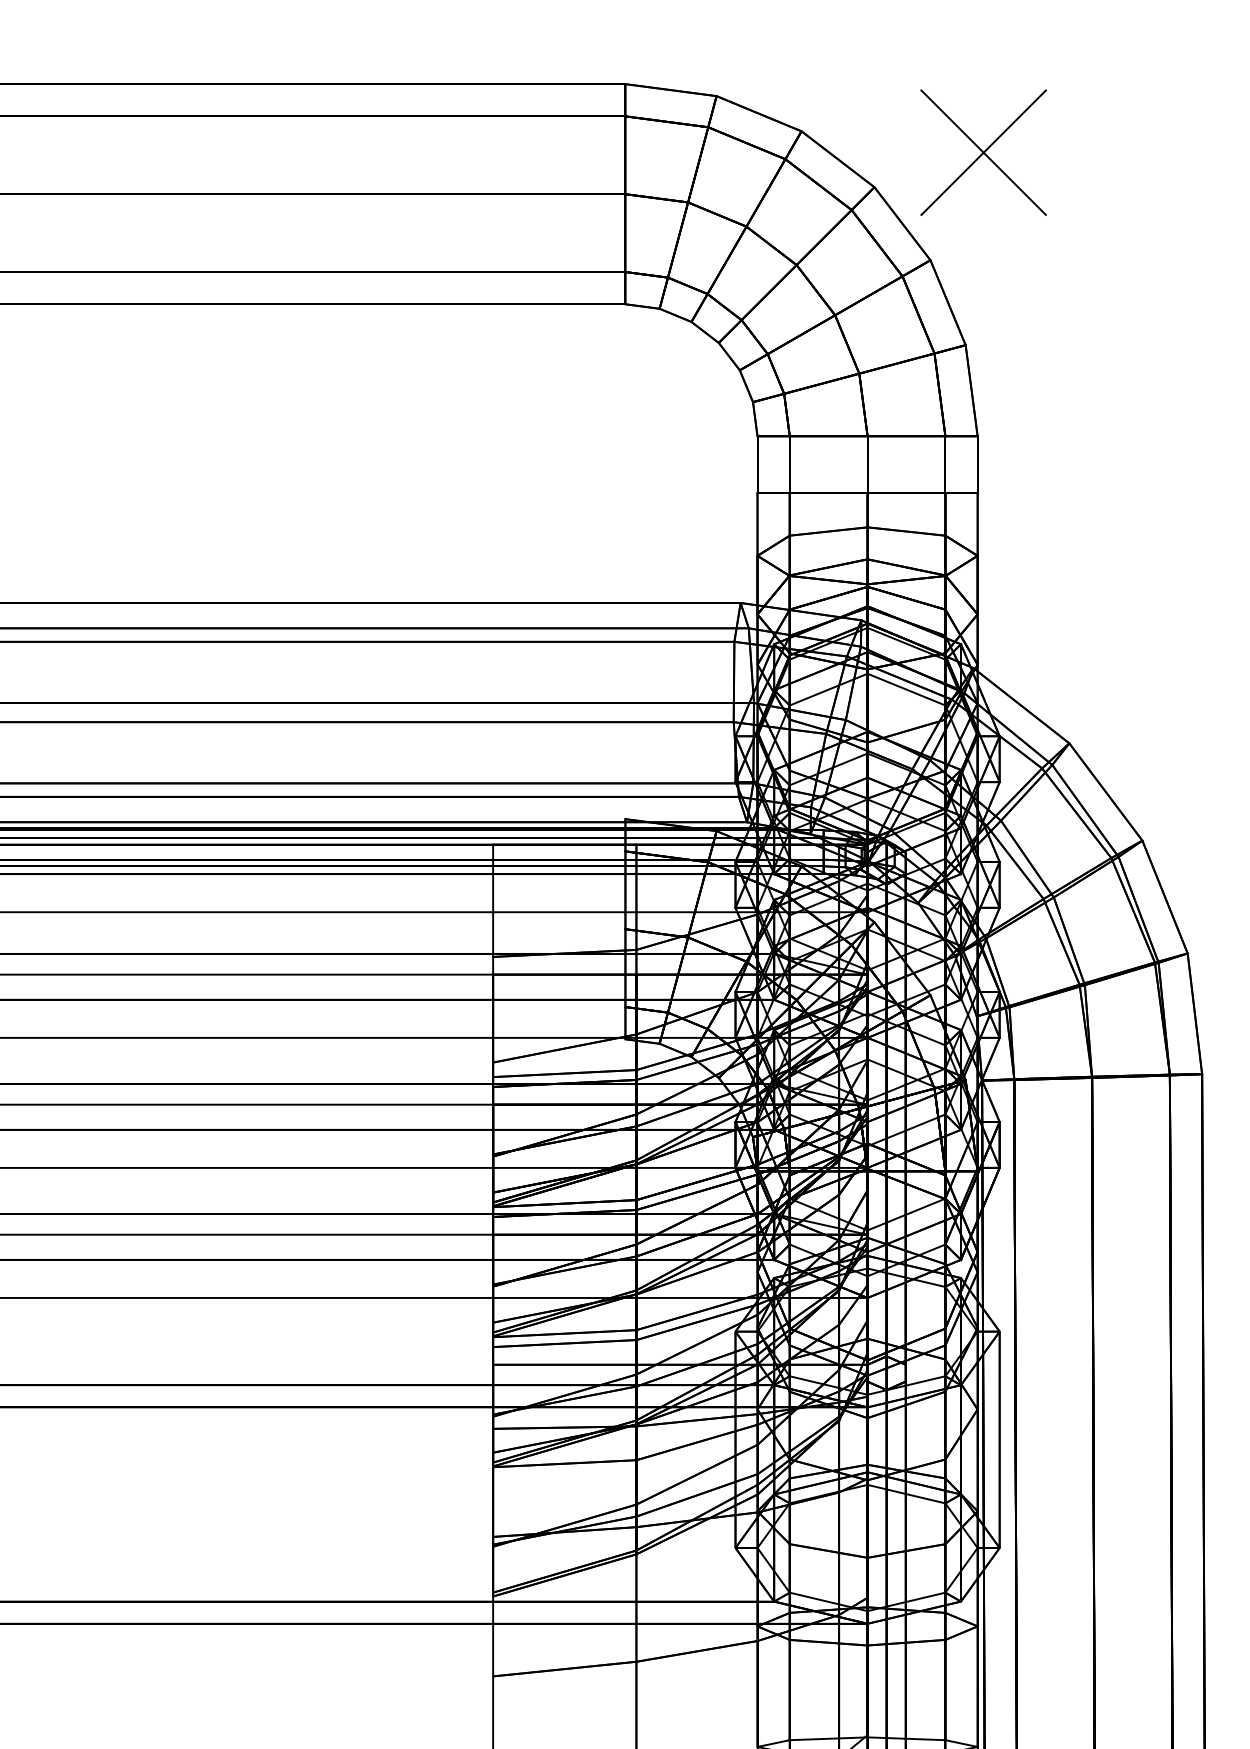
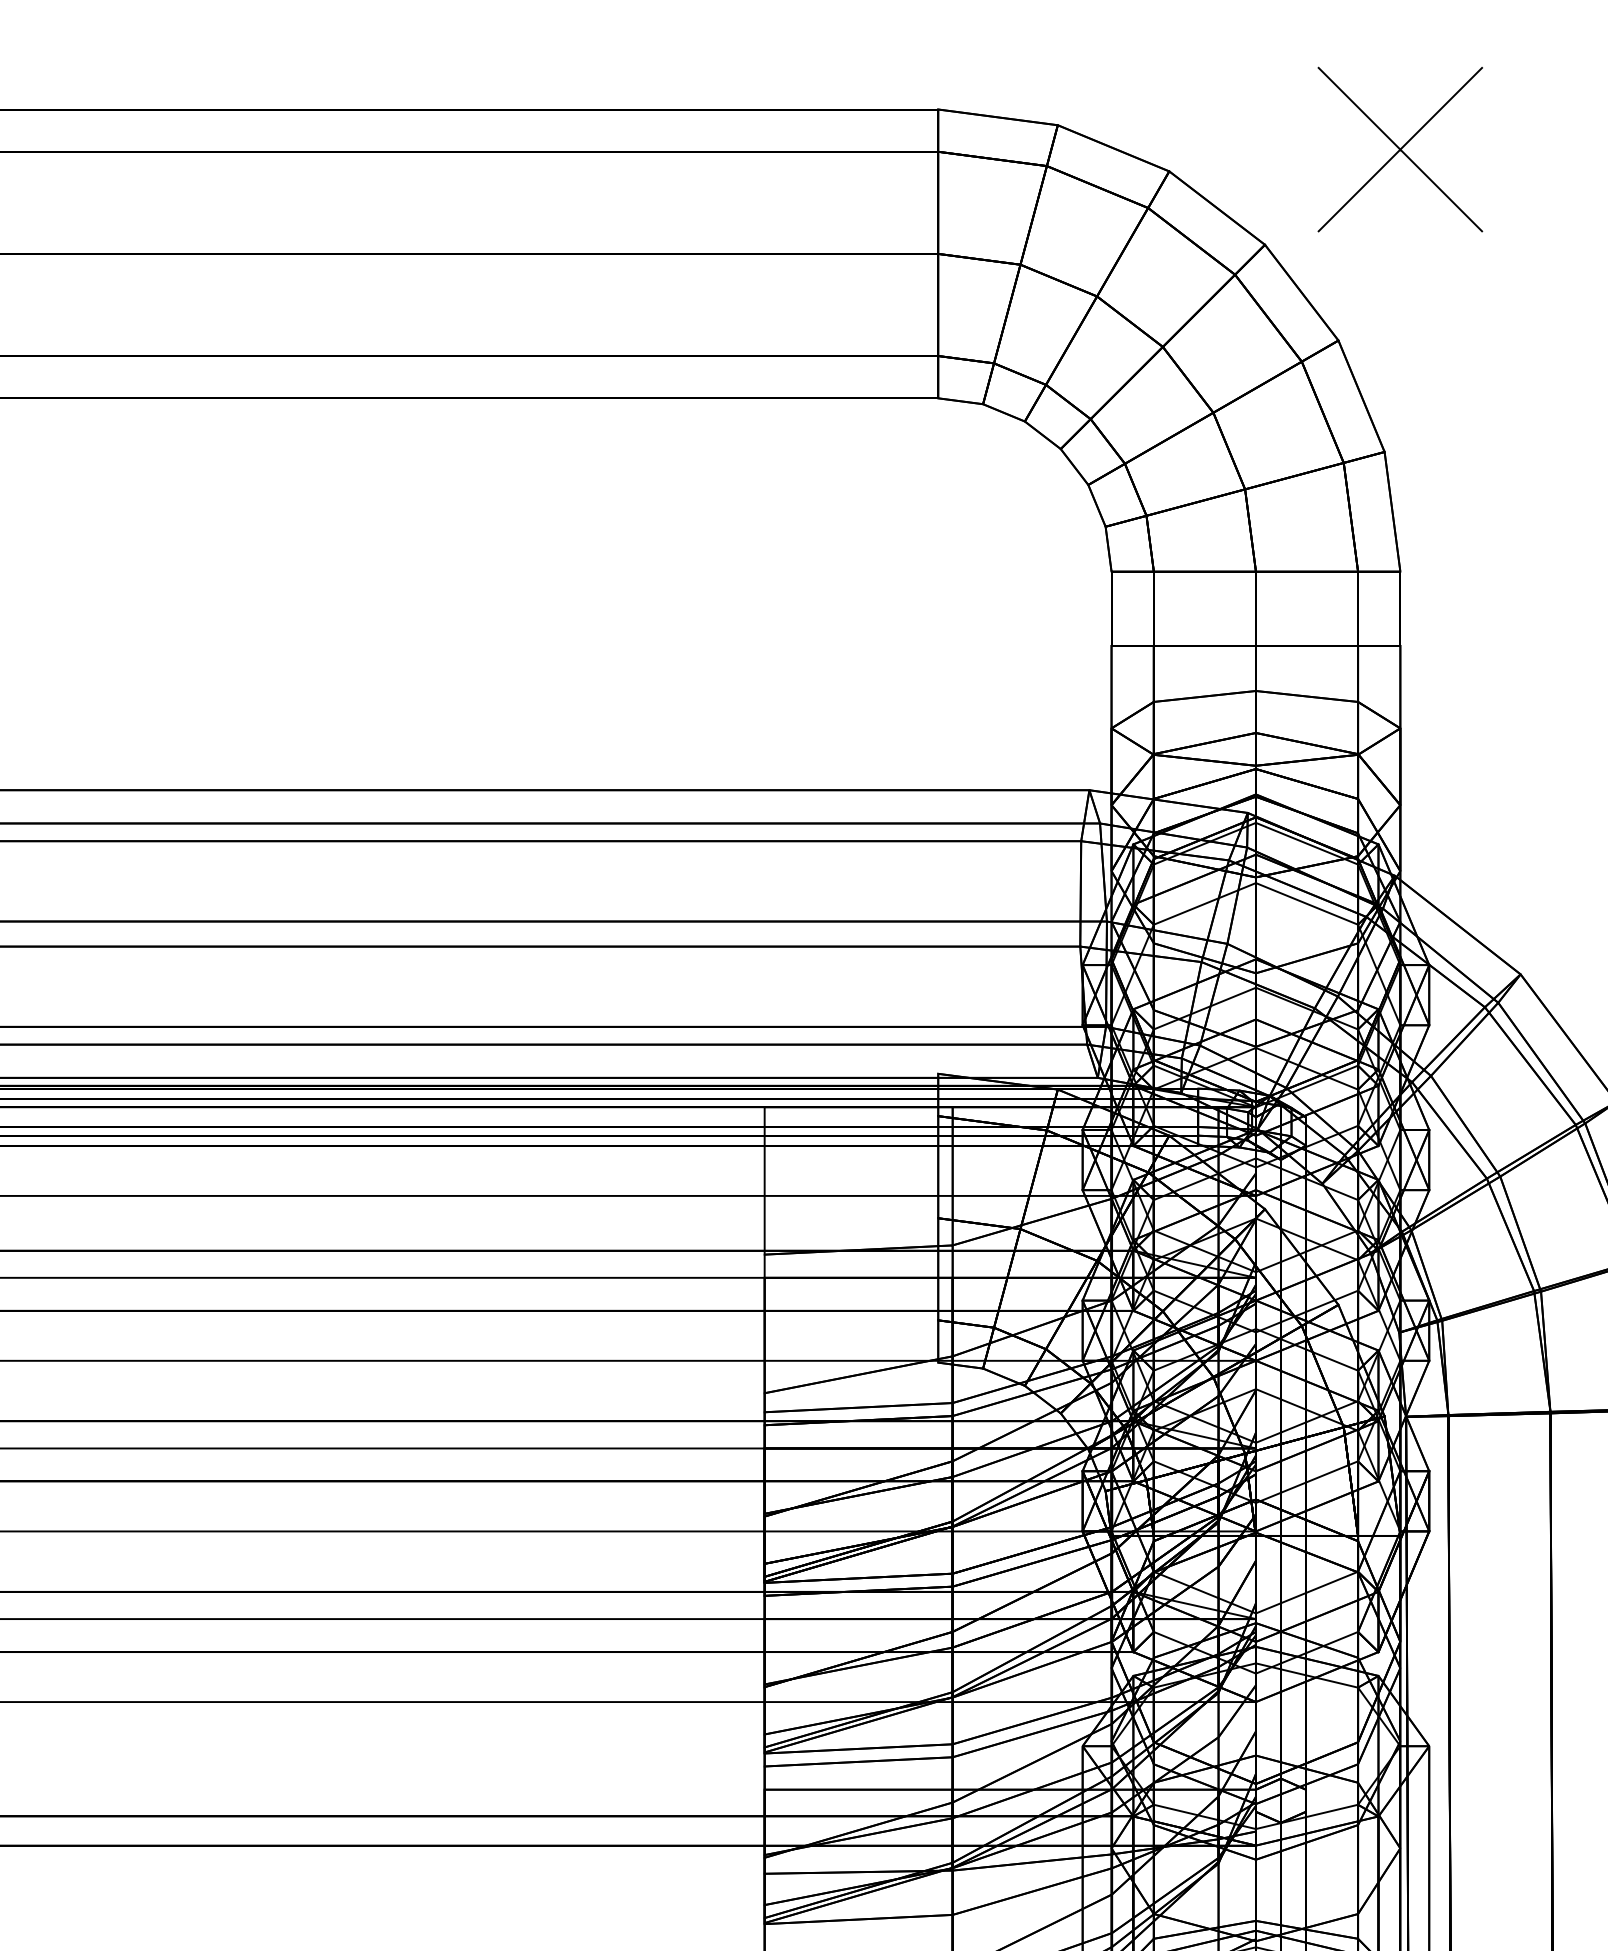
part: (983, 152) -> (1400, 149), moved

